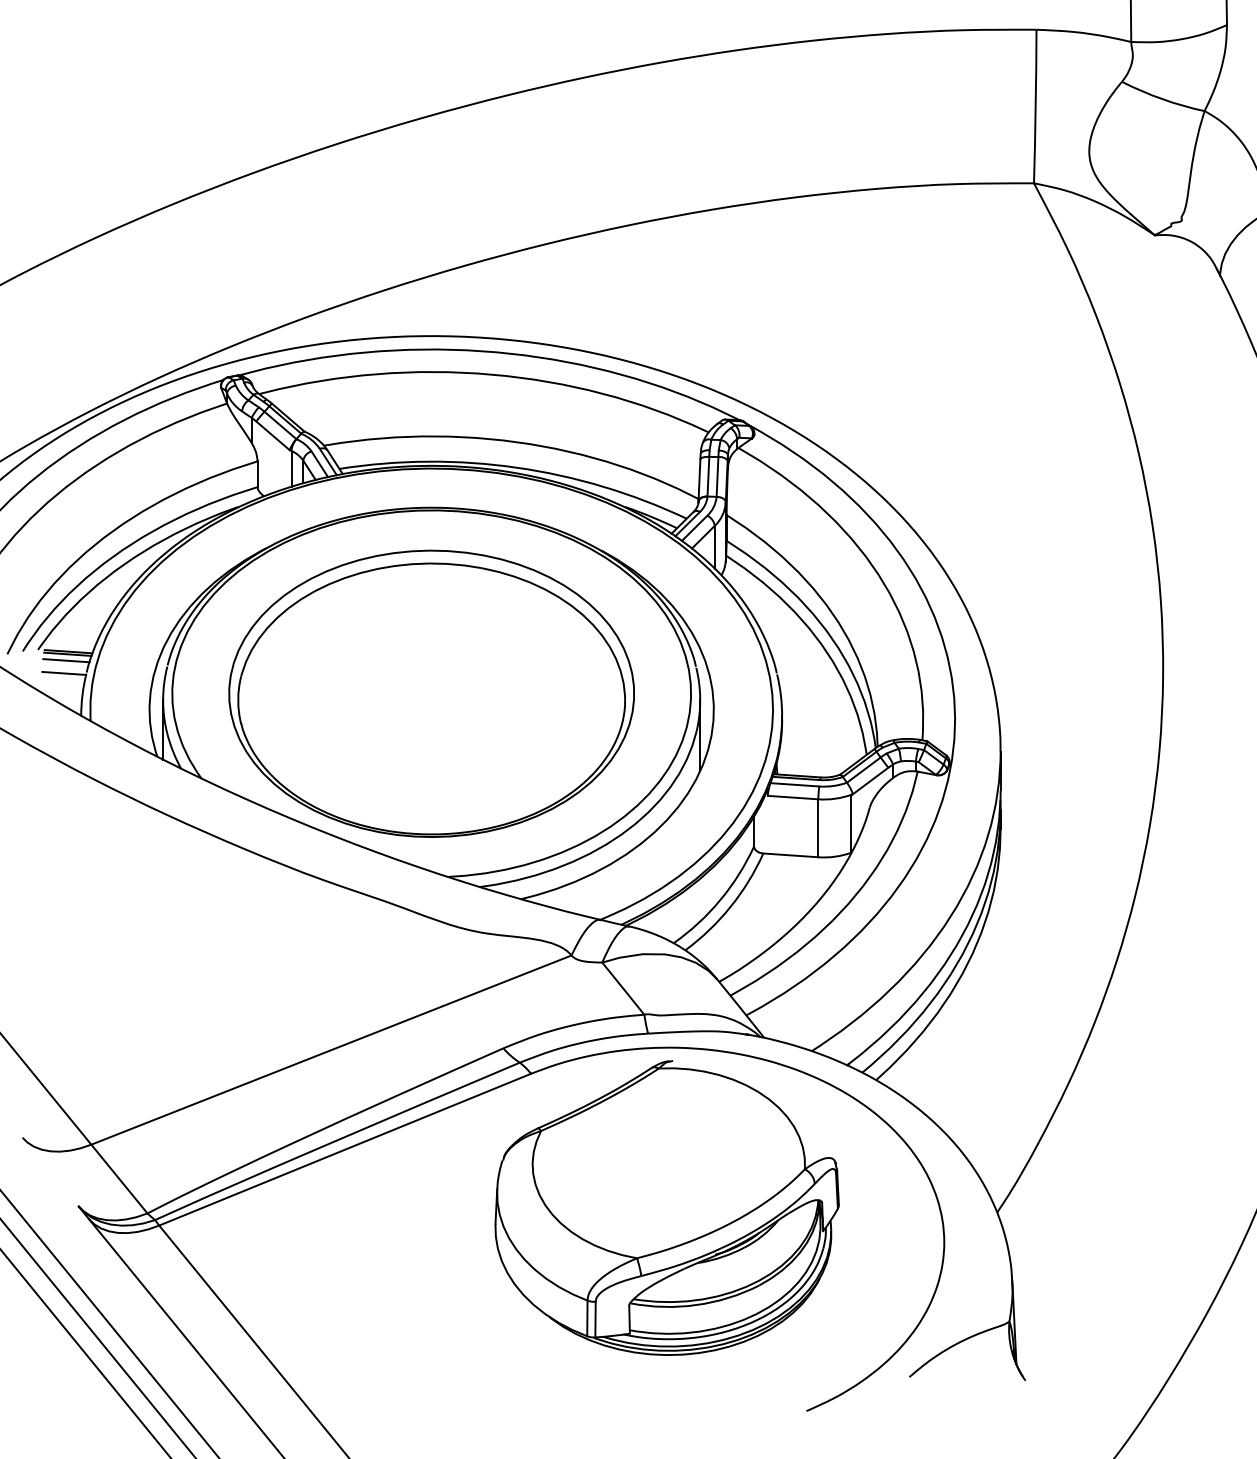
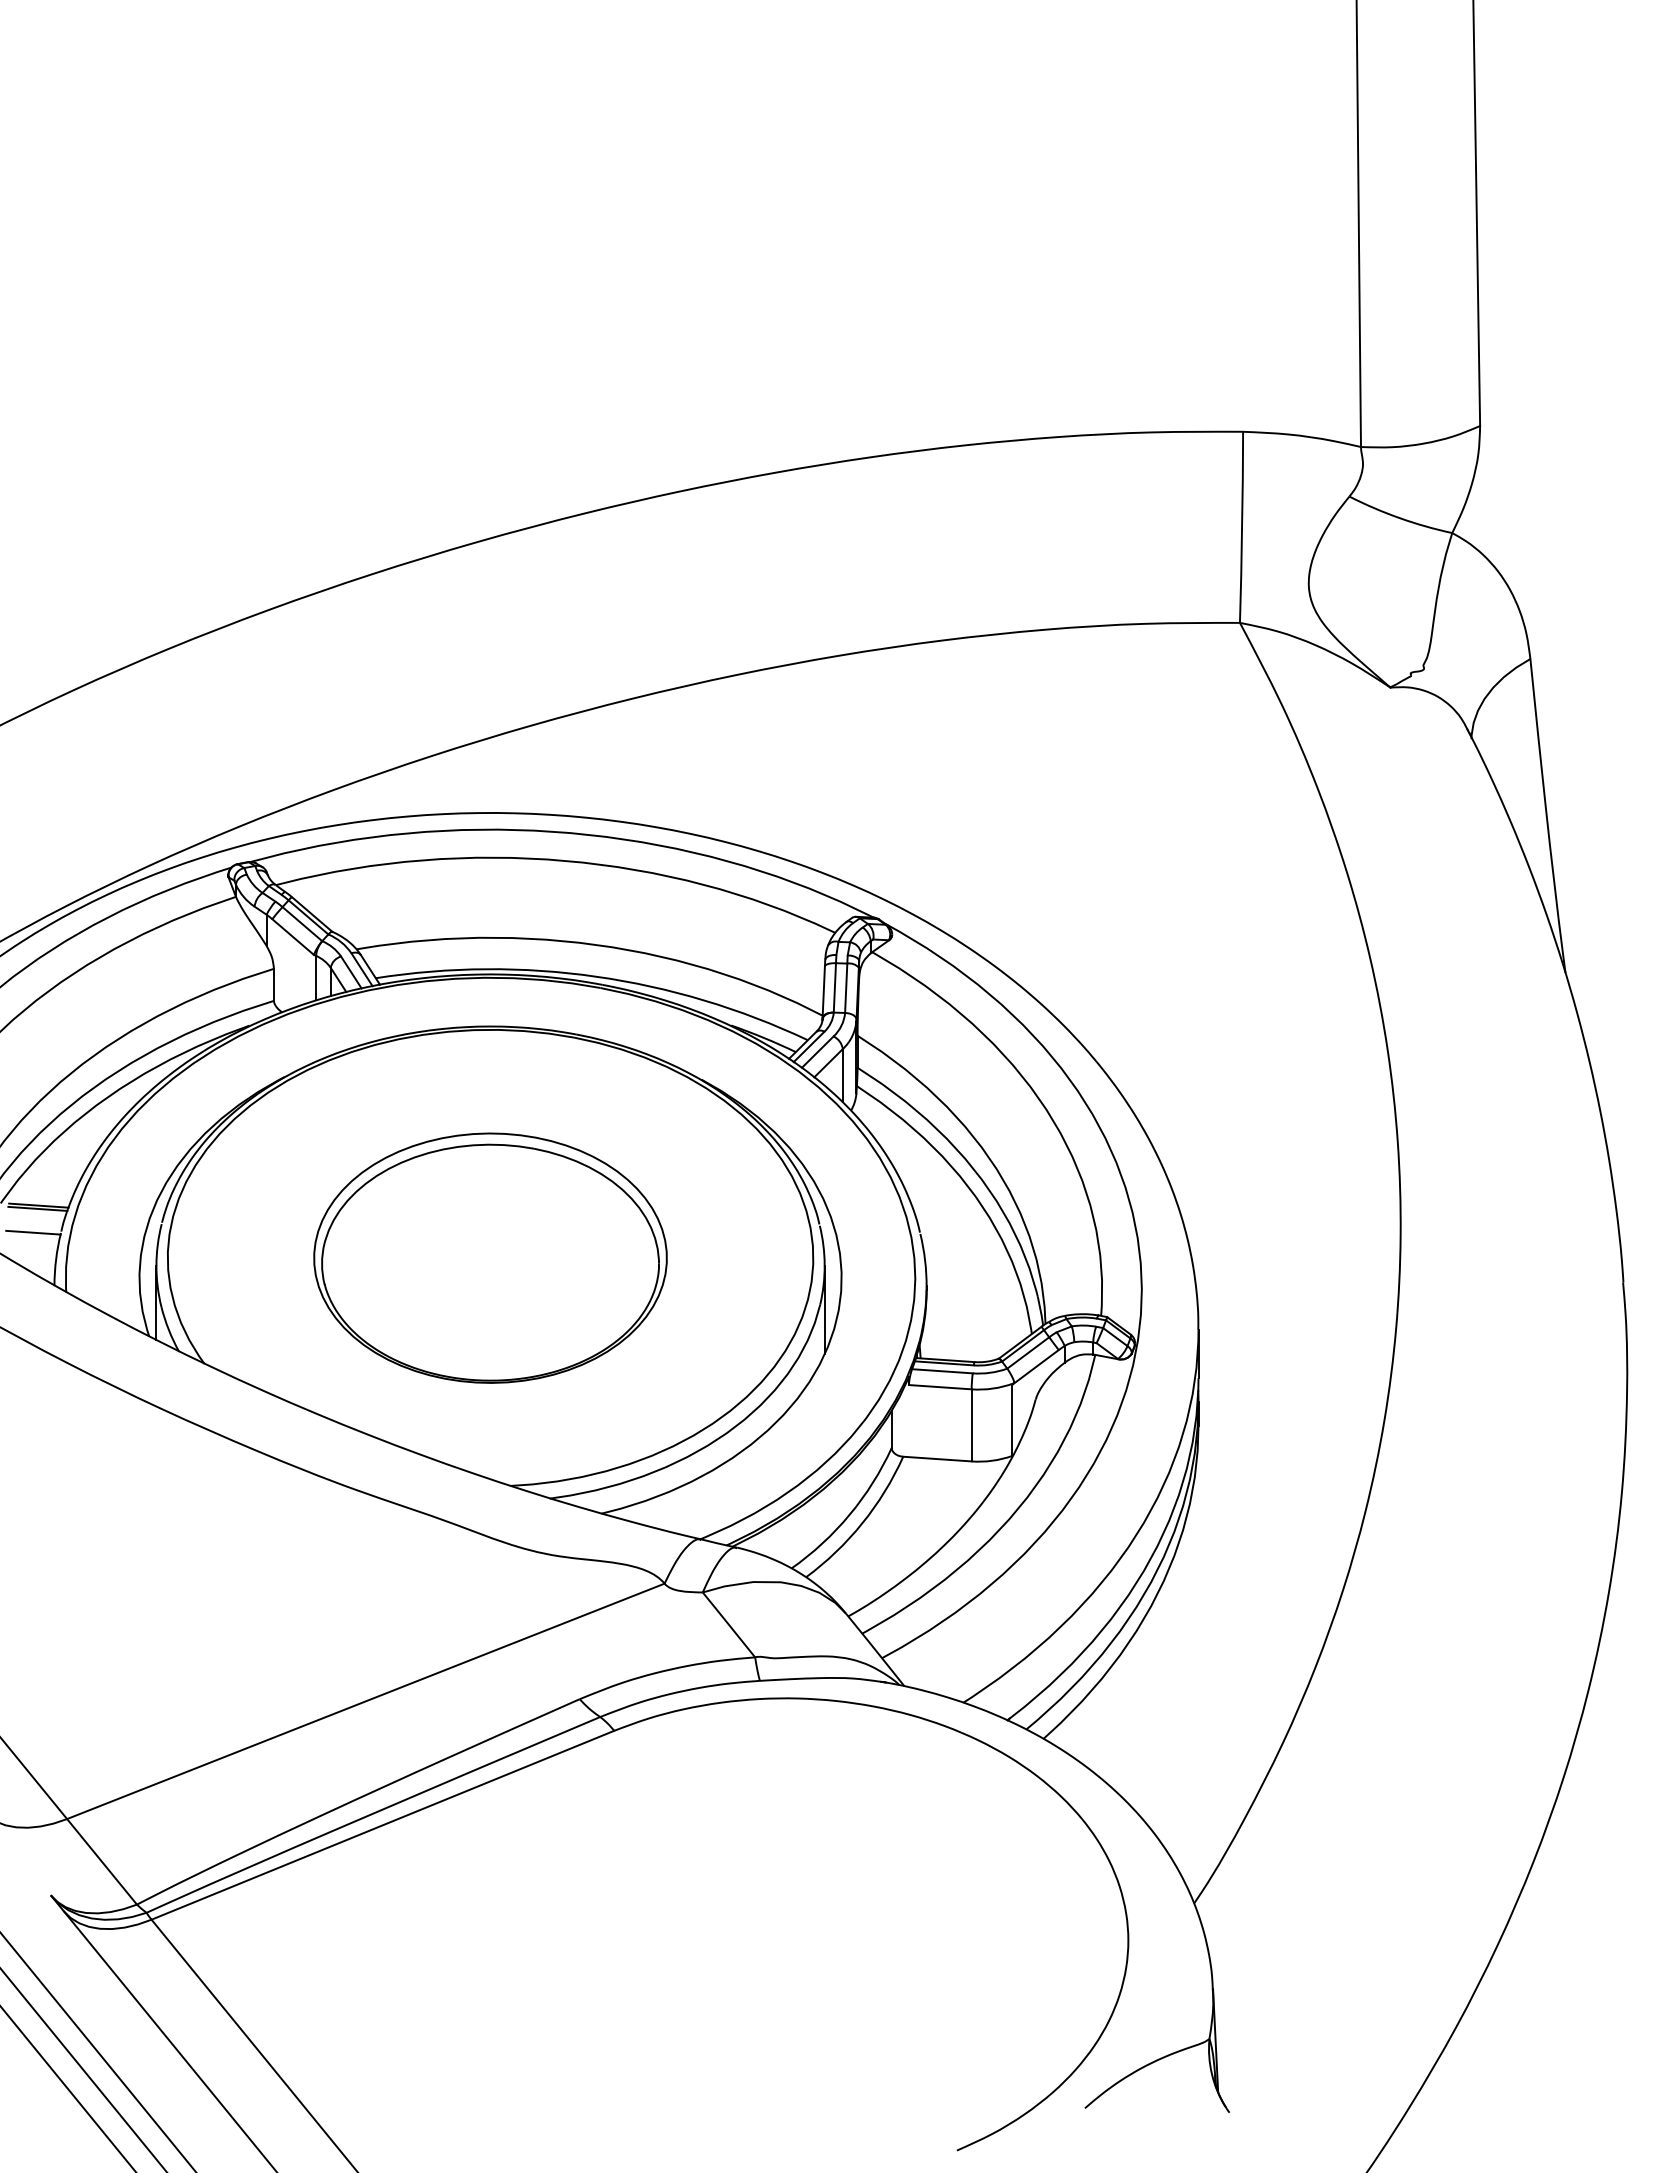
line: (65, 660) -> (35, 1216), removed
part: (431, 694) -> (490, 1258), size x0.7
part: (667, 1207) -> (783, 1897), removed

